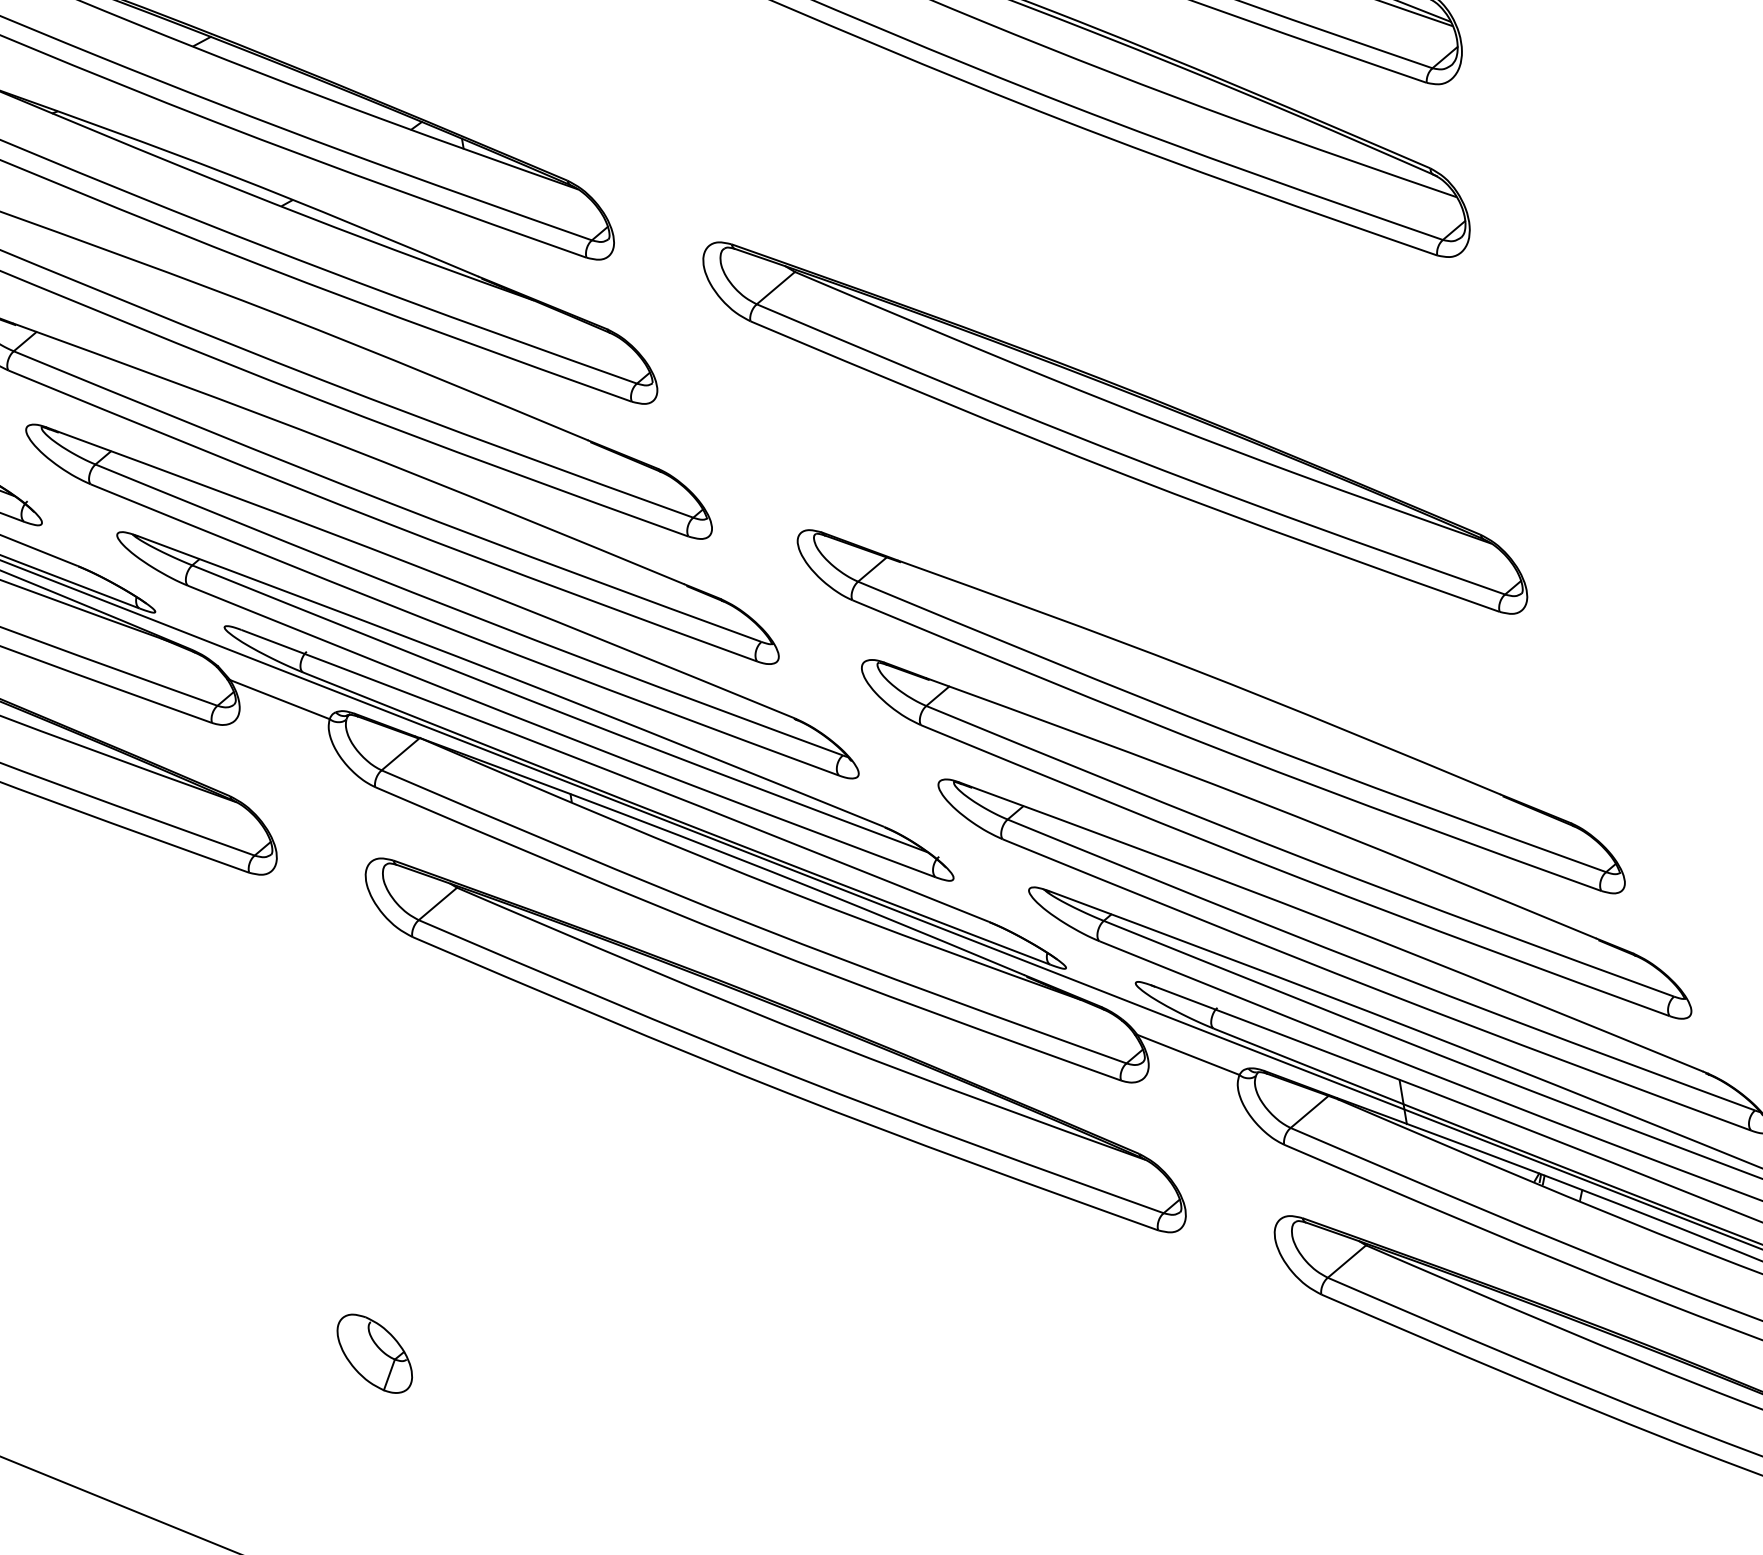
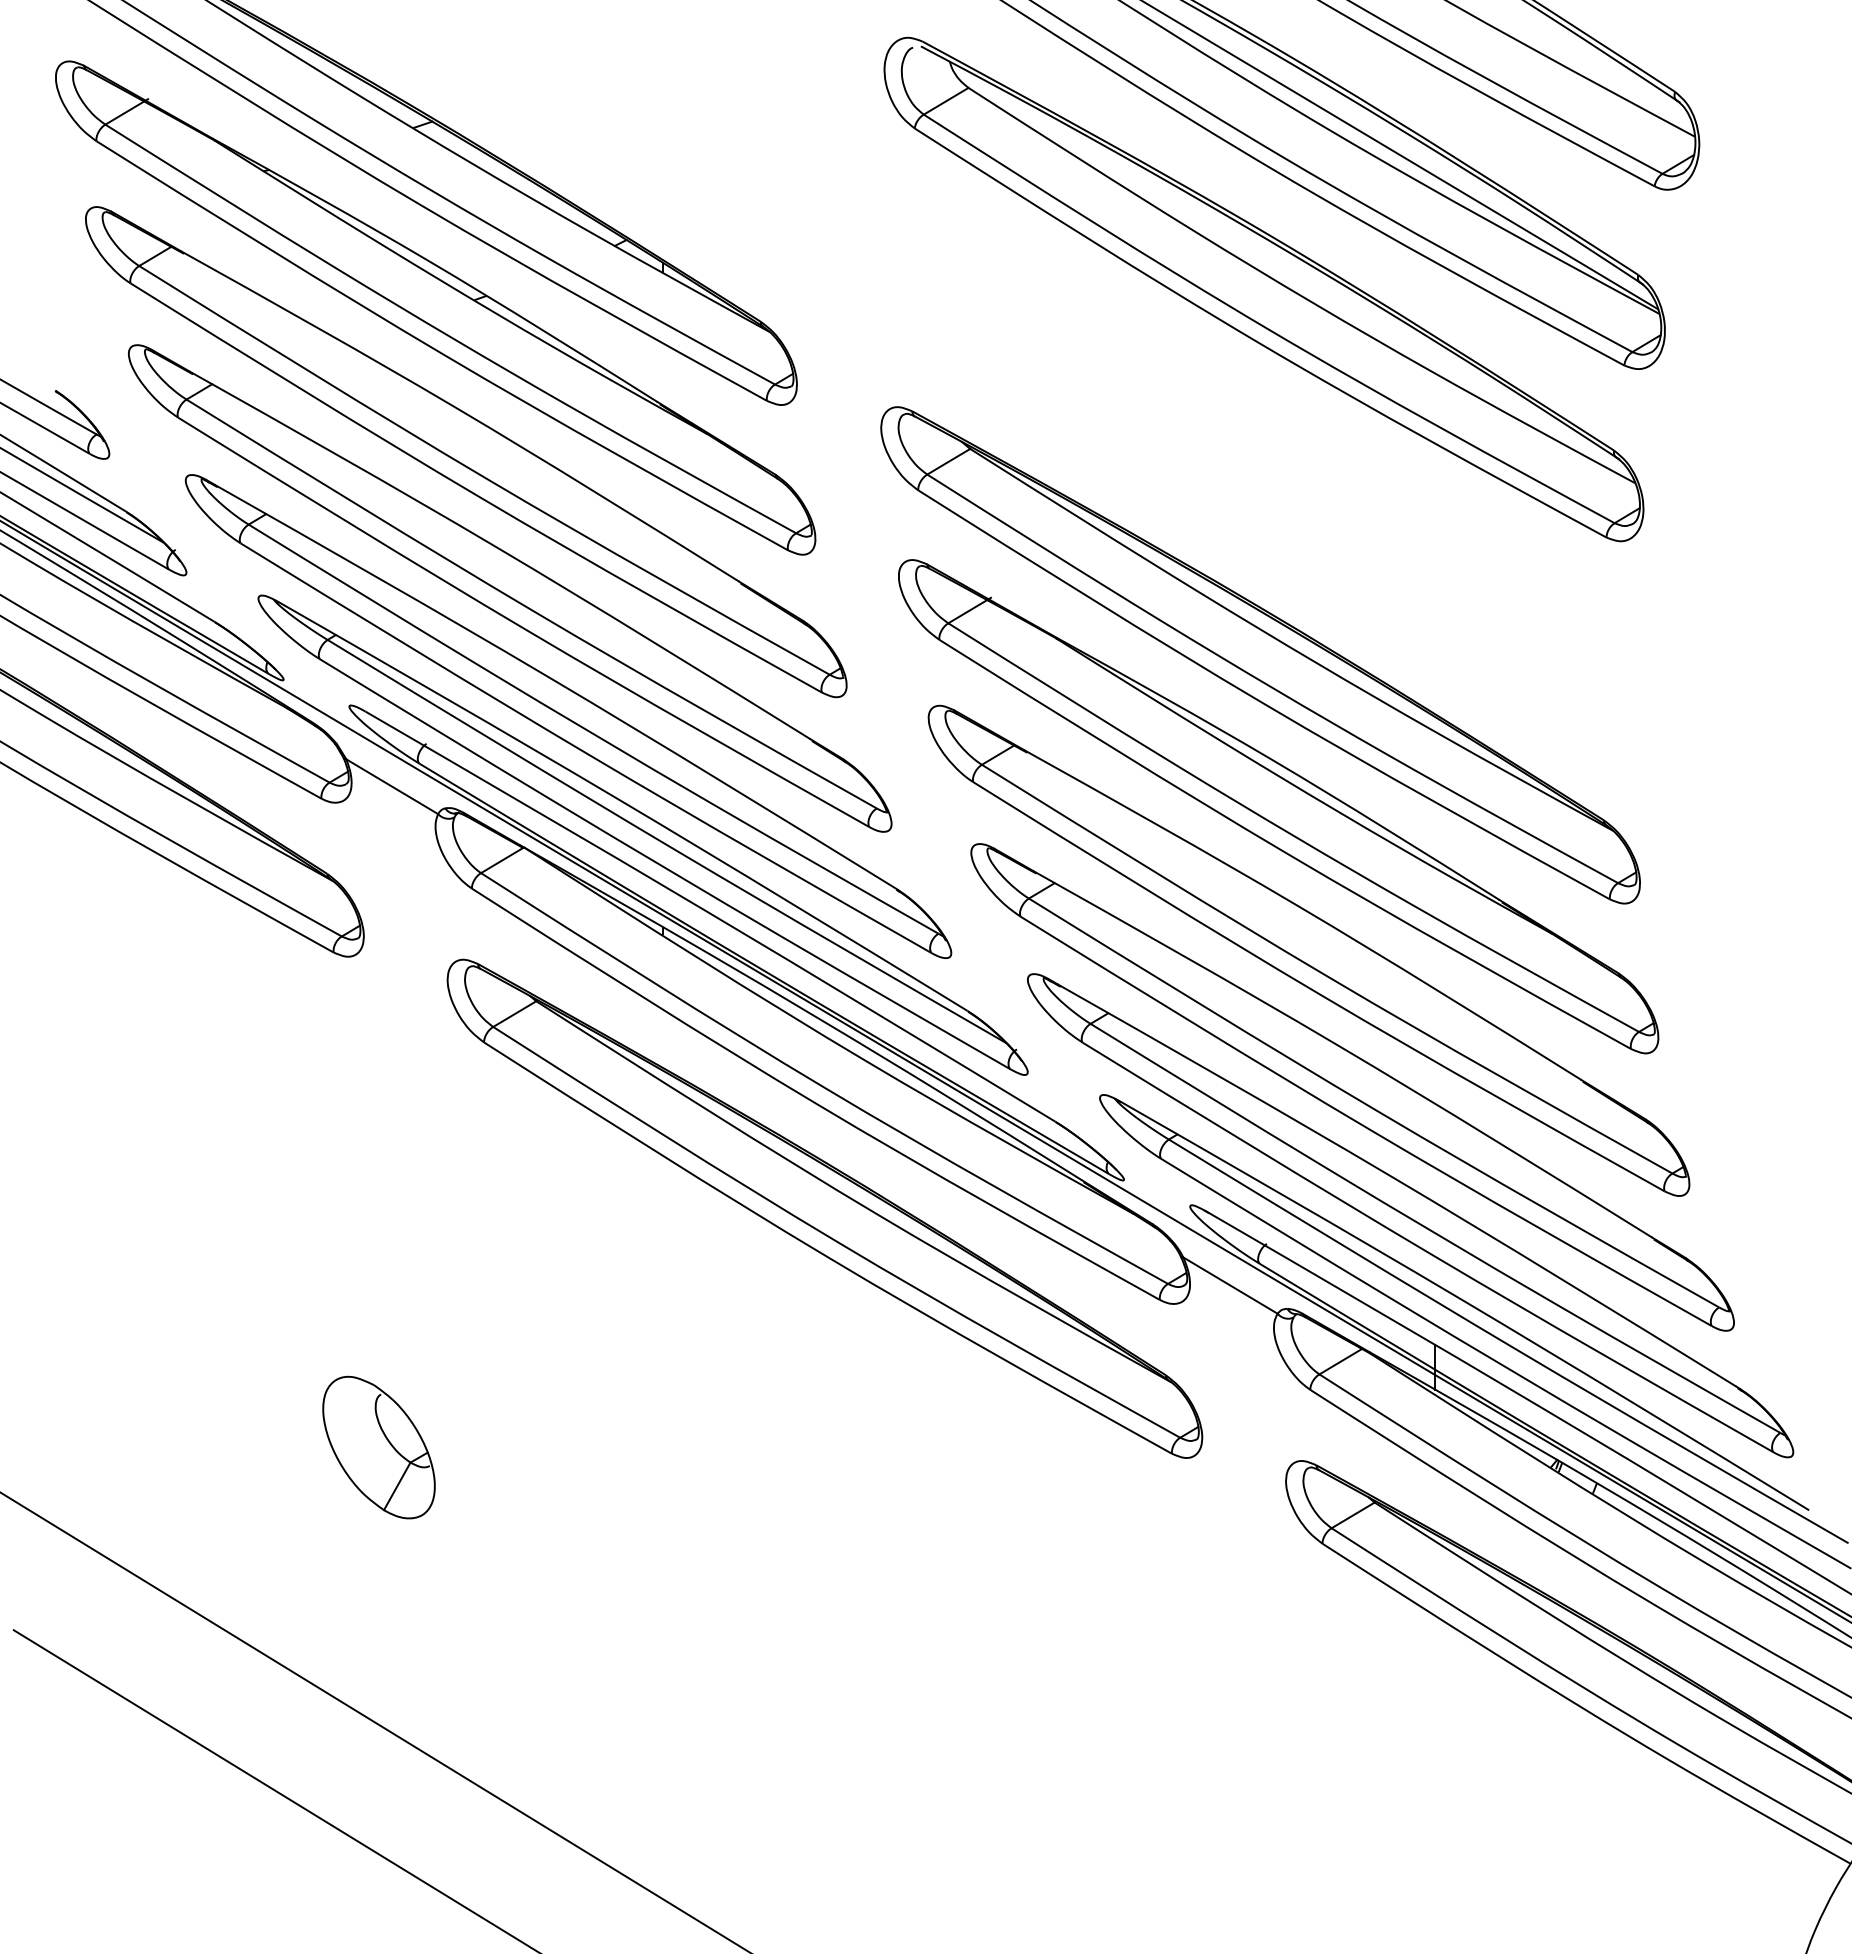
part: (1157, 574) -> (1278, 806), added
part: (374, 1353) -> (378, 1447), size x1.67

